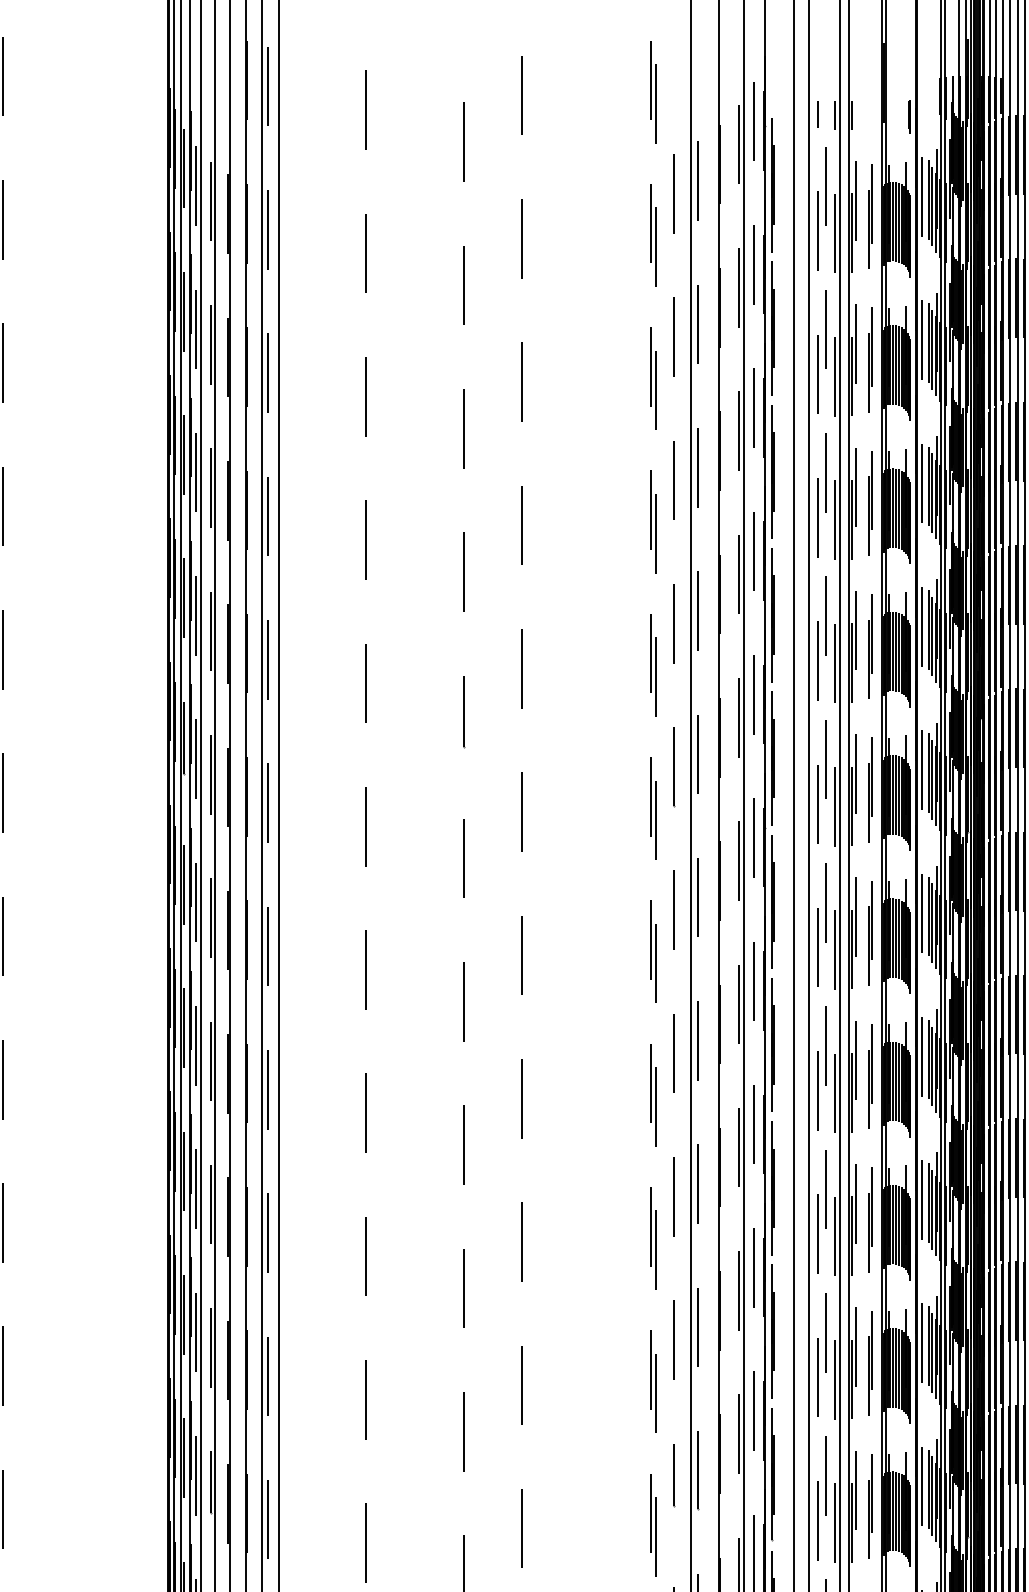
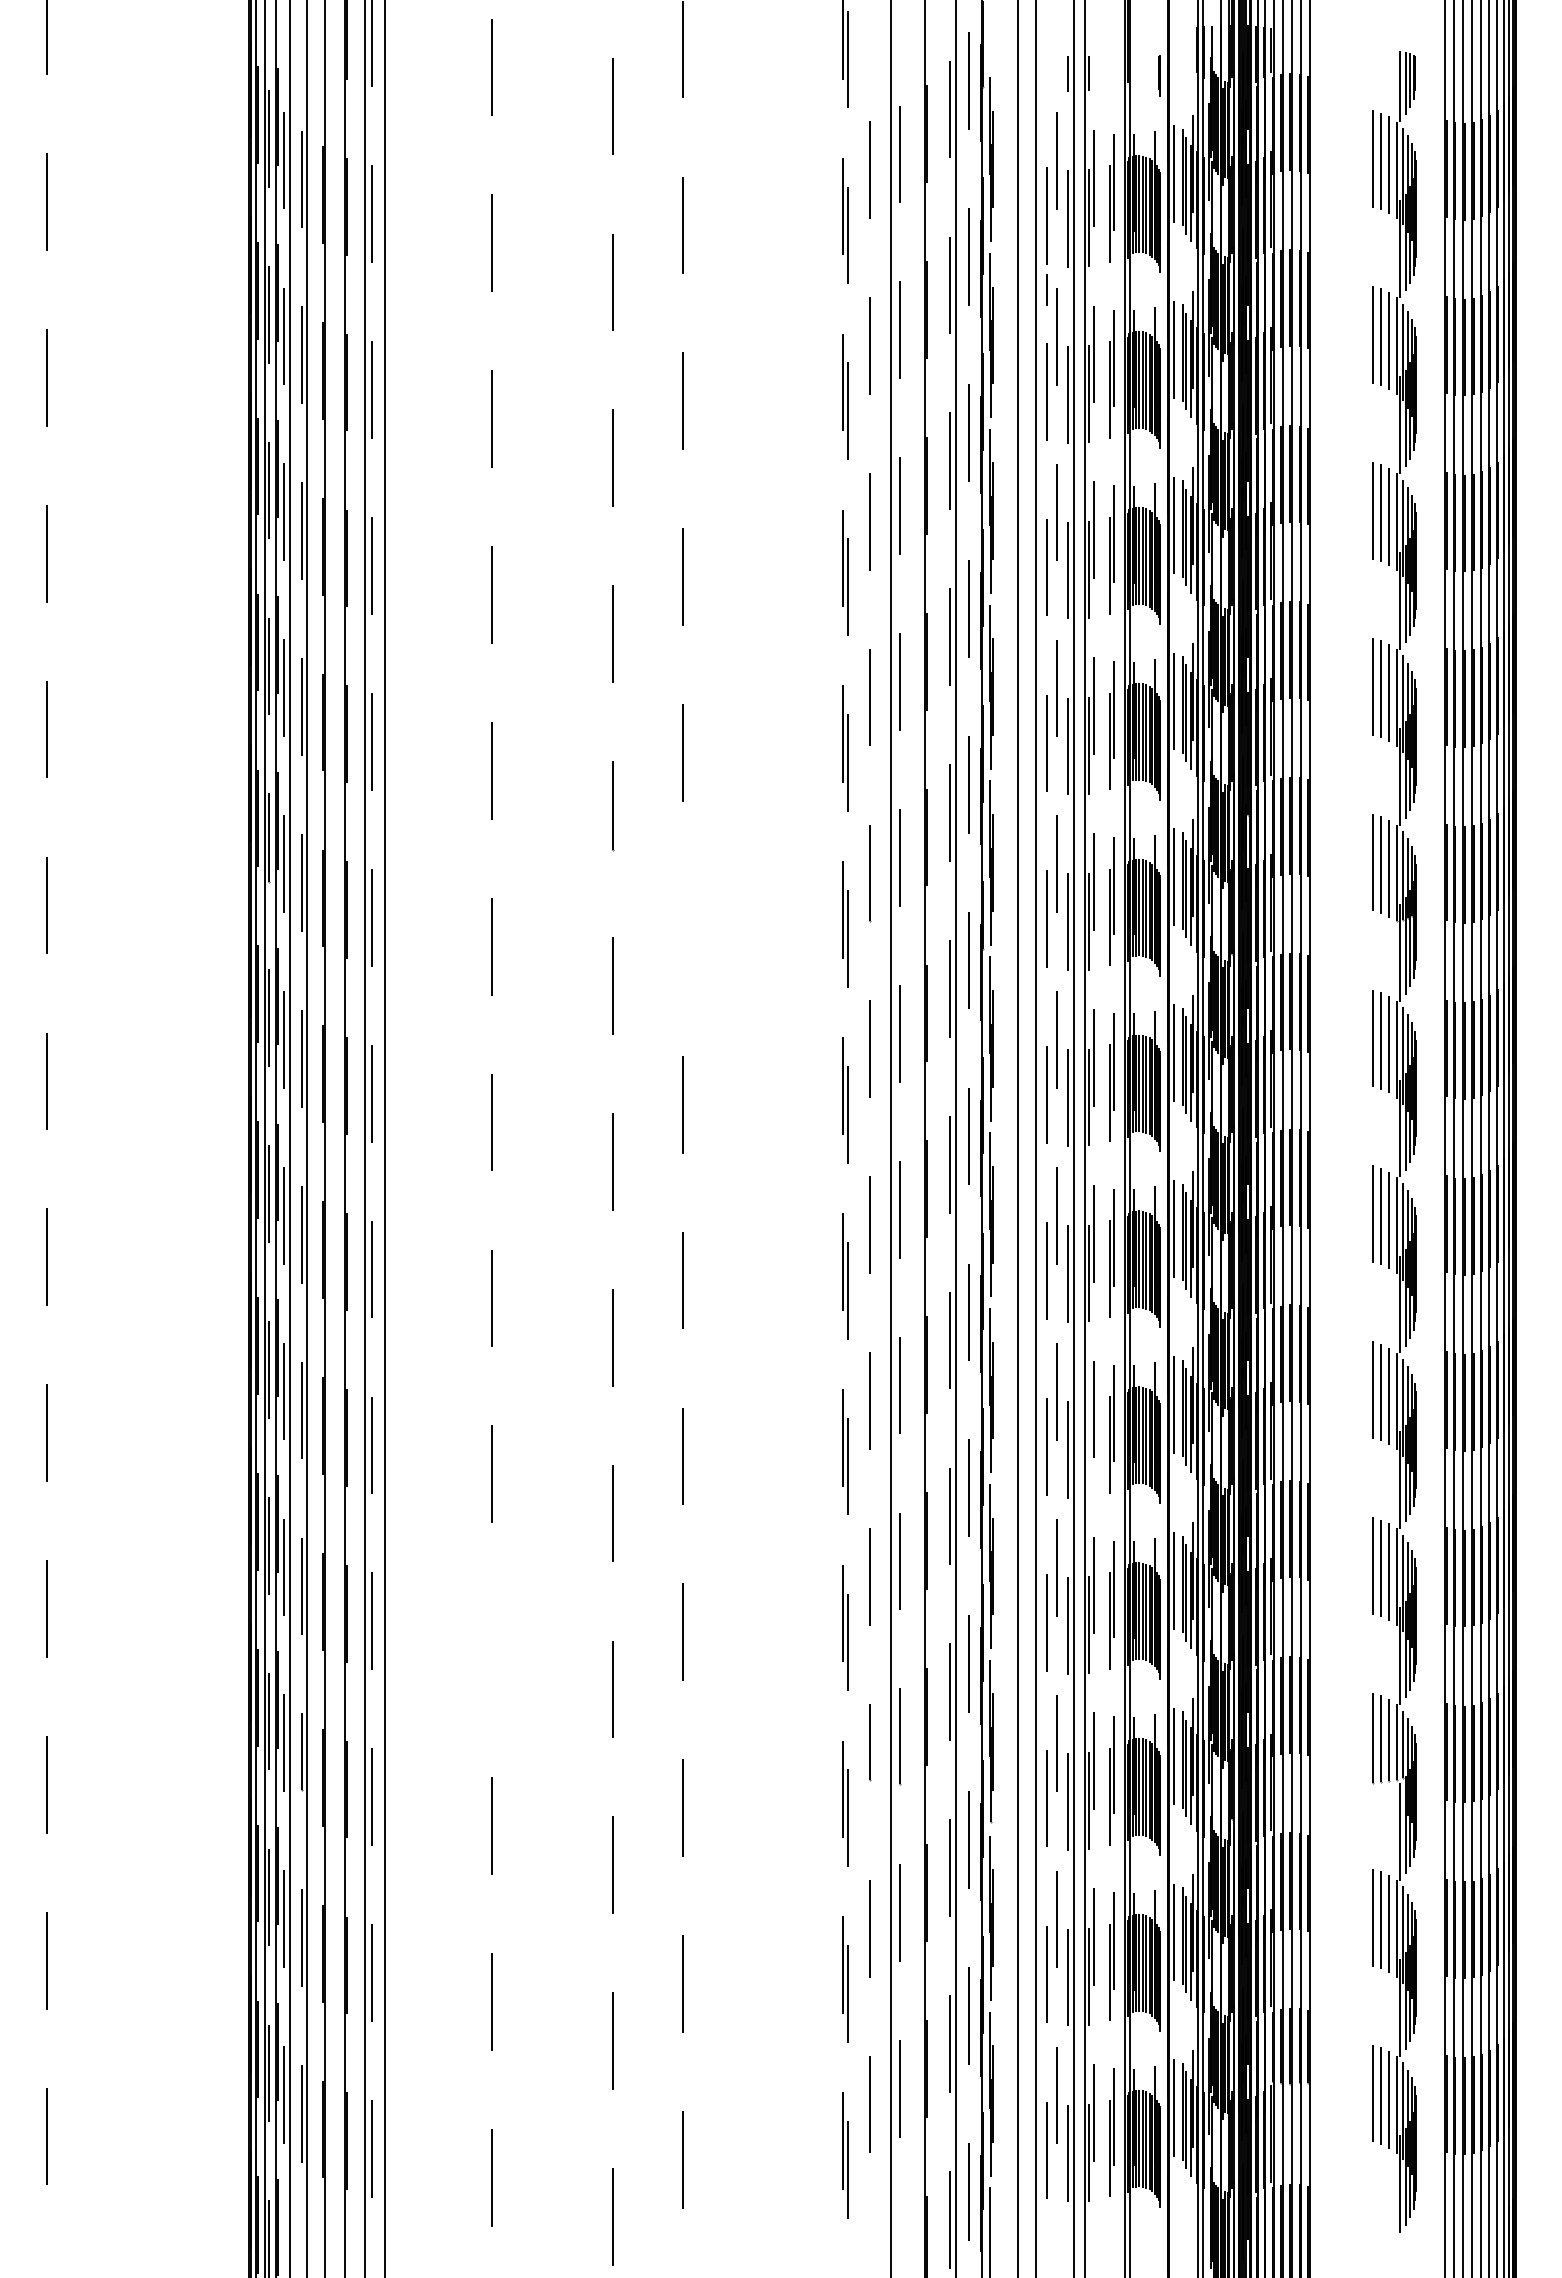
line: (817, 114) -> (1046, 289), moved
line: (521, 811) -> (683, 928), removed
line: (852, 1236) -> (1089, 1449), removed
line: (365, 1399) -> (491, 1649), removed

